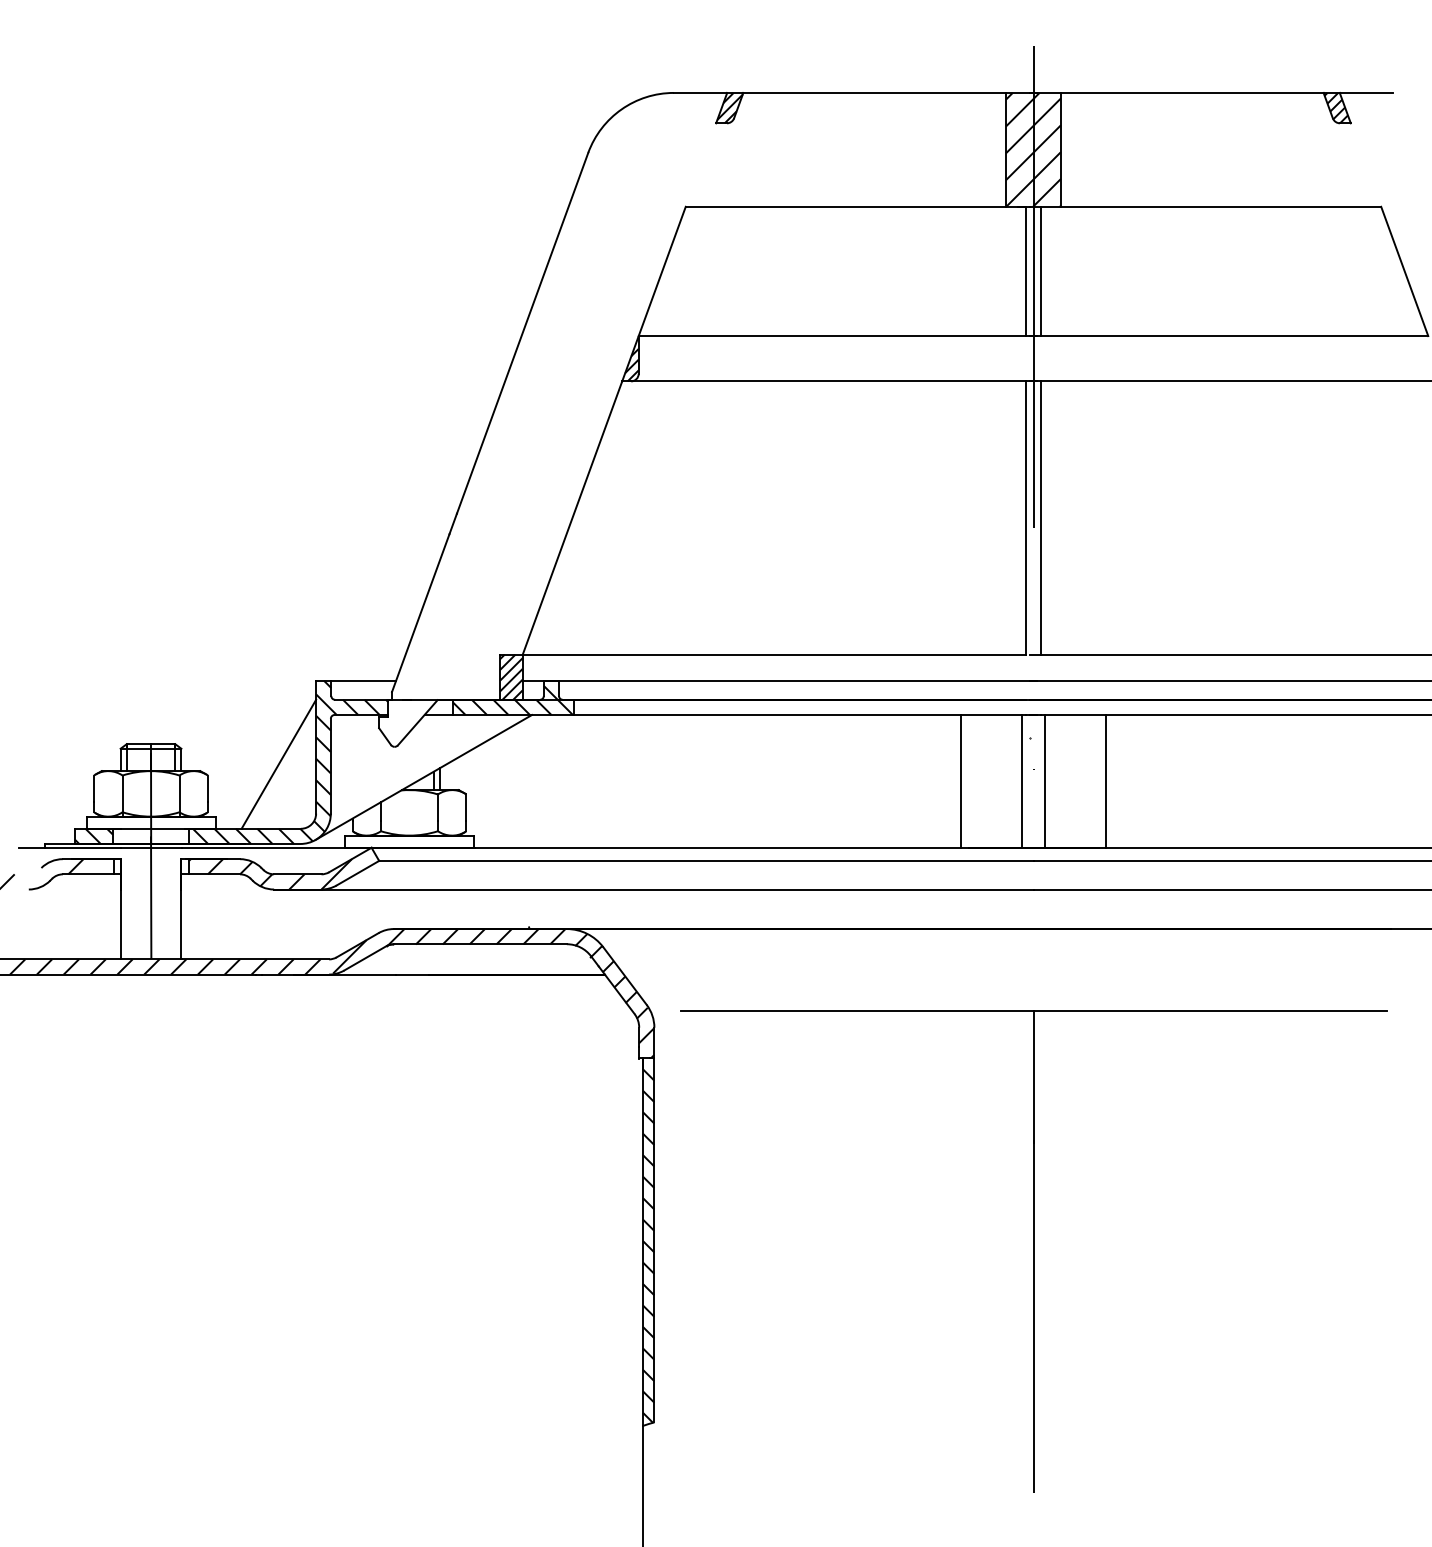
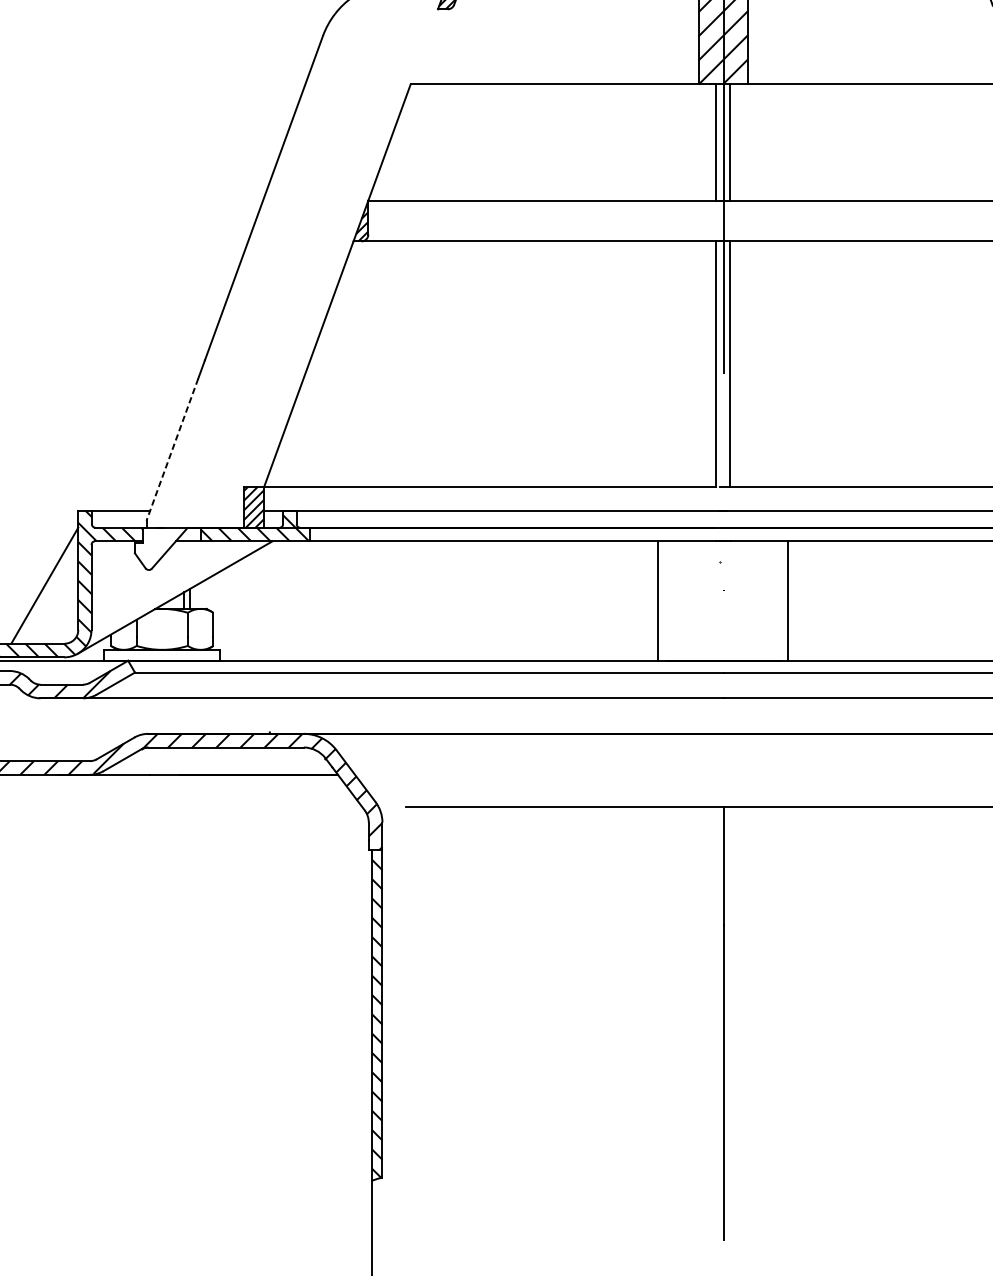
line: (420, 613) -> (172, 450), solid -> dashed
line: (1022, 780) -> (713, 600), removed
line: (1044, 780) -> (733, 600), removed

